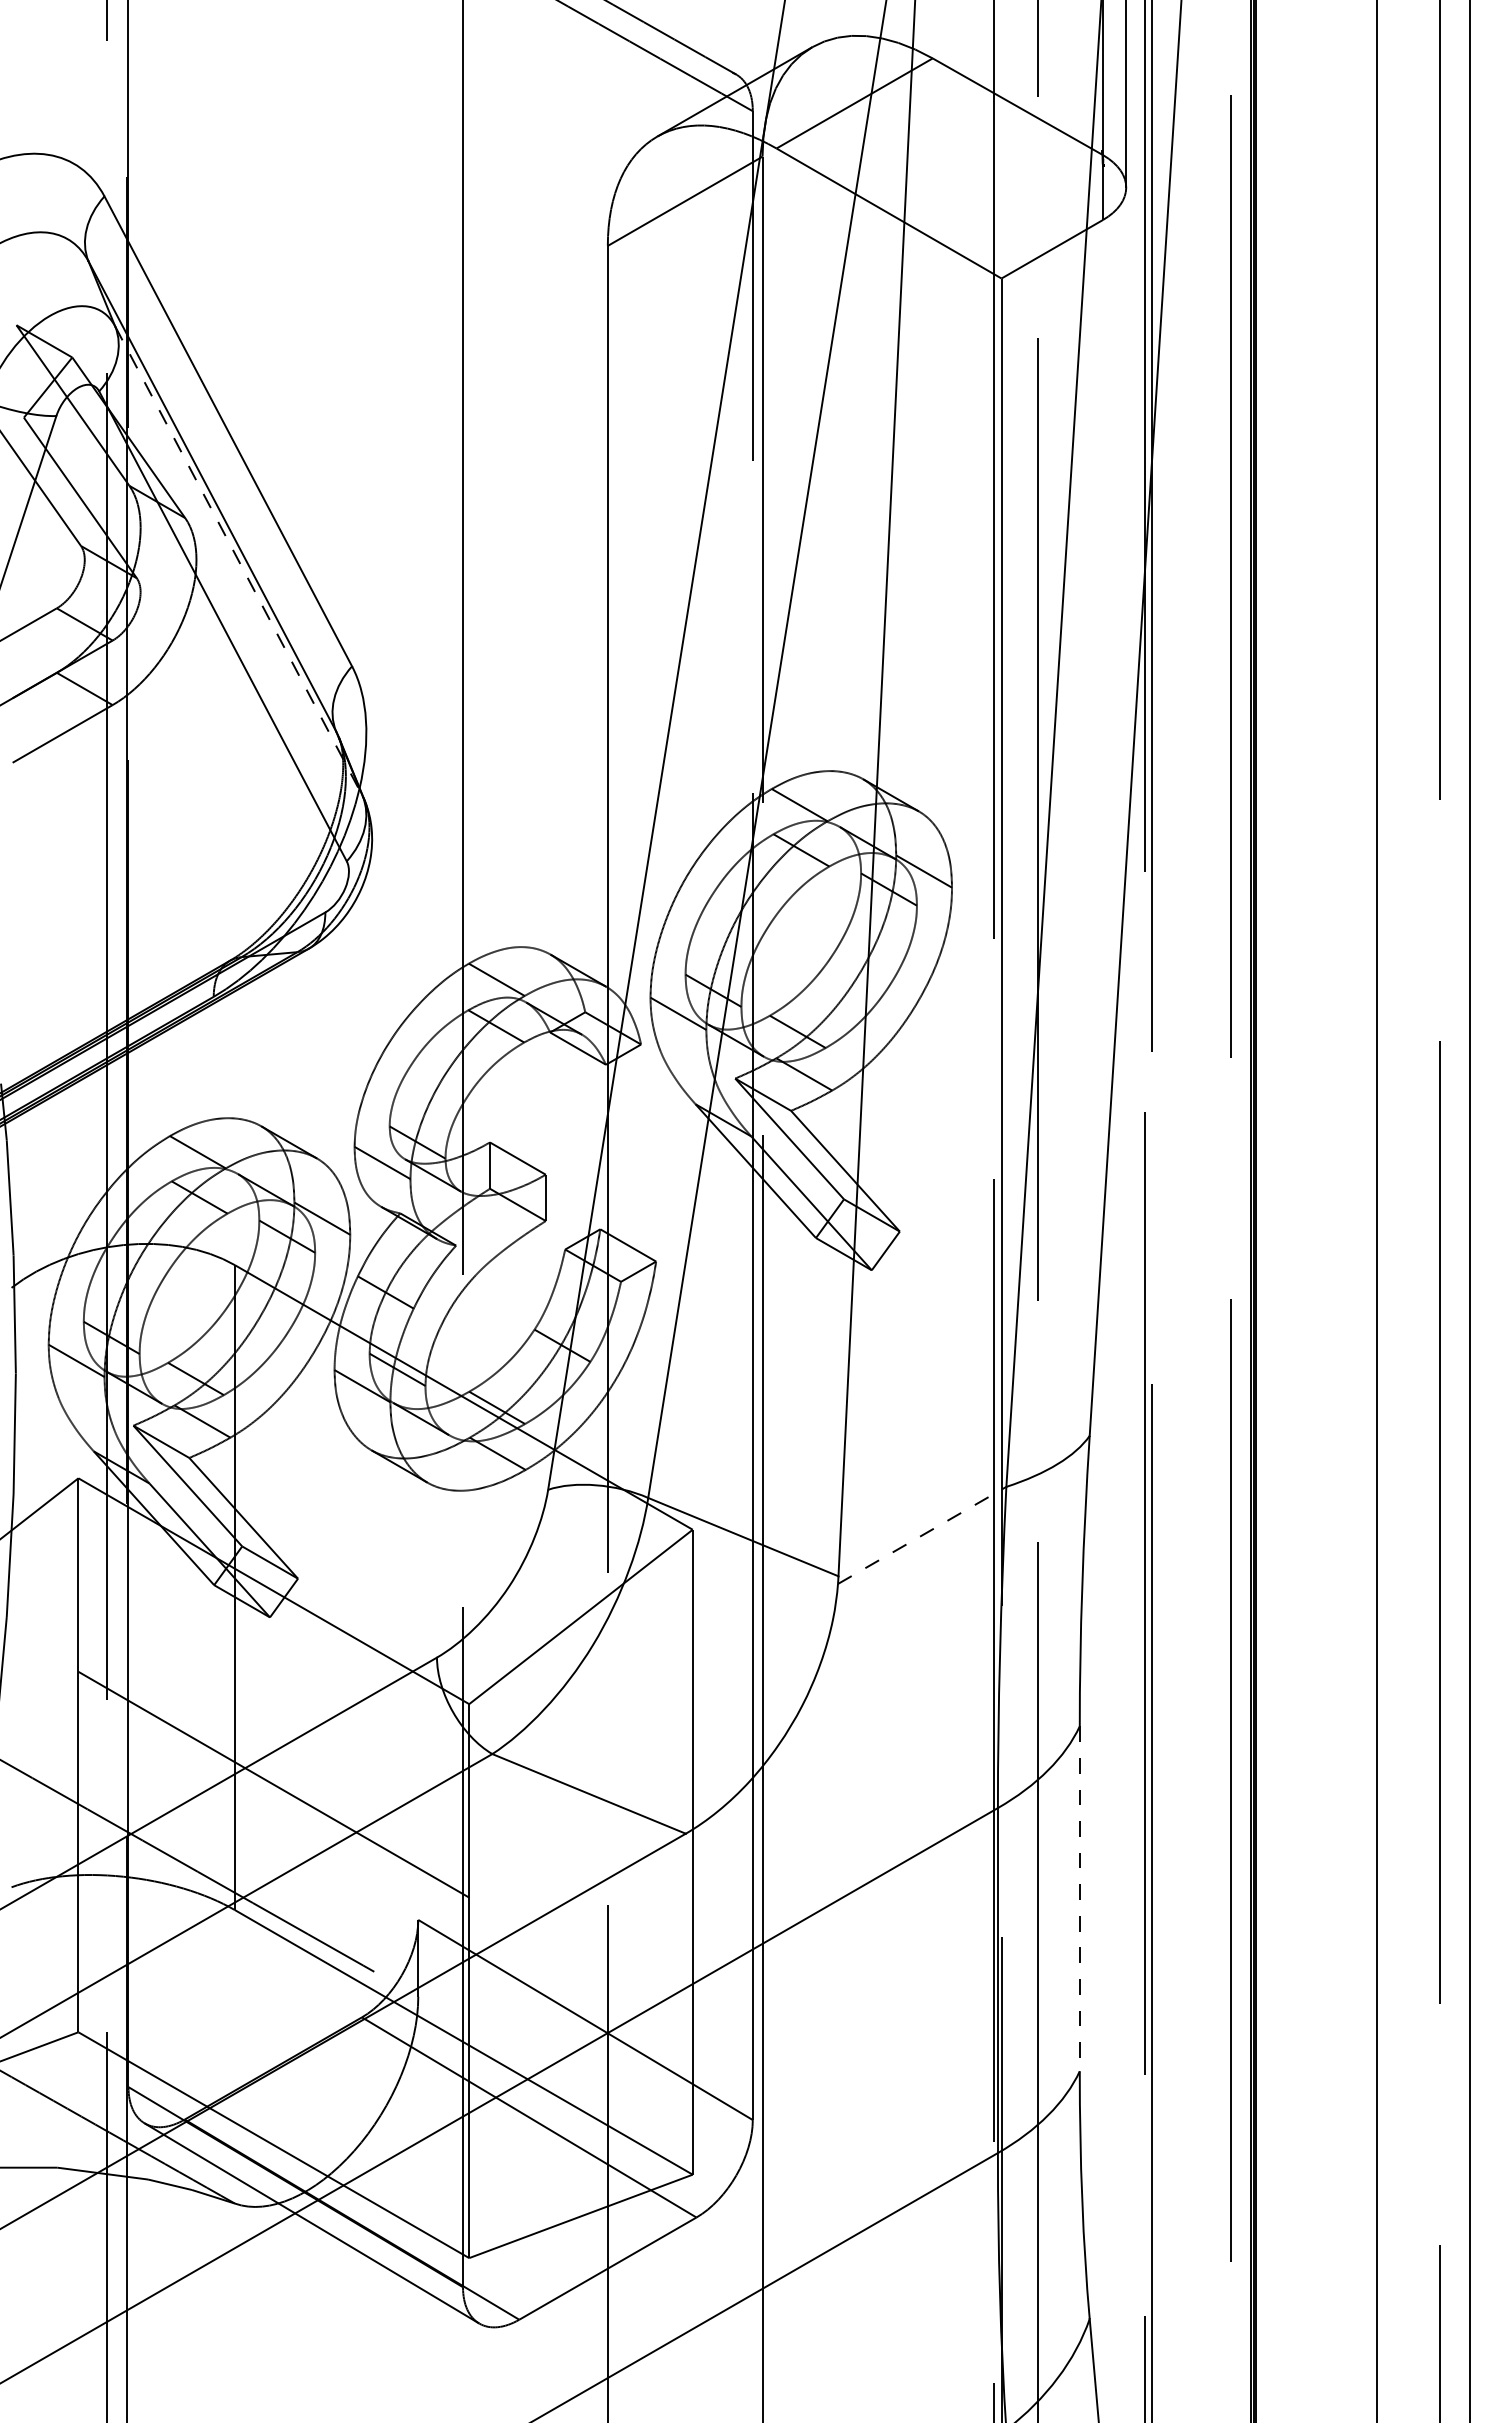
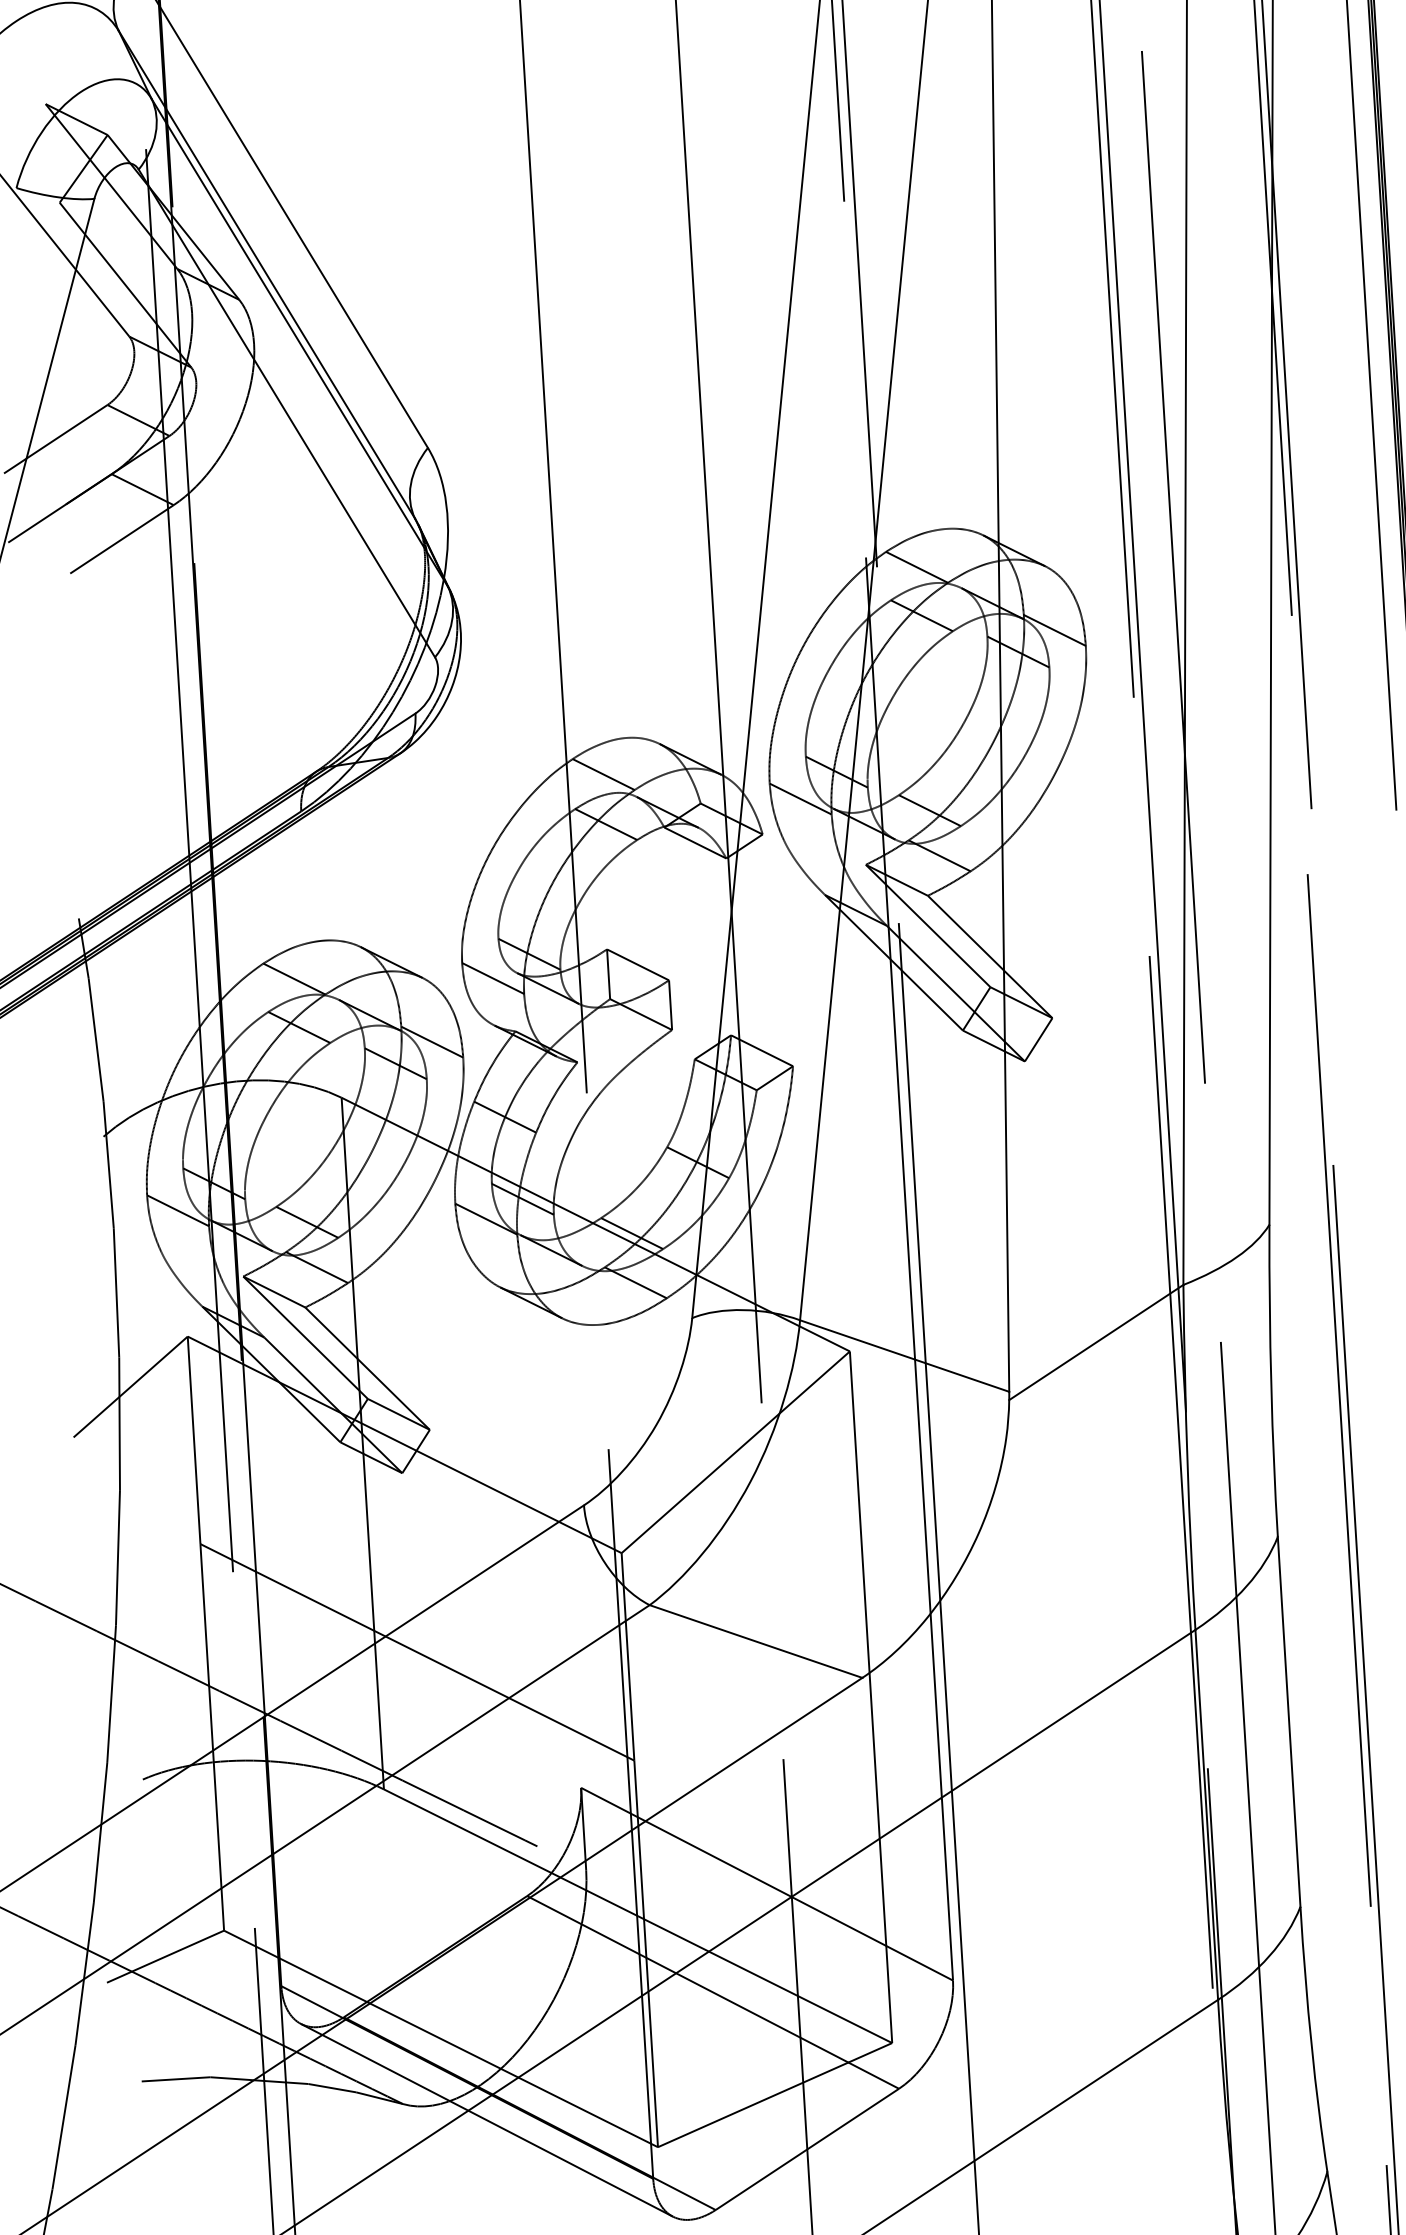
line: (238, 561) -> (299, 342), dashed -> solid
line: (922, 1535) -> (1096, 1342), dashed -> solid
line: (1079, 1899) -> (1288, 1722), dashed -> solid

